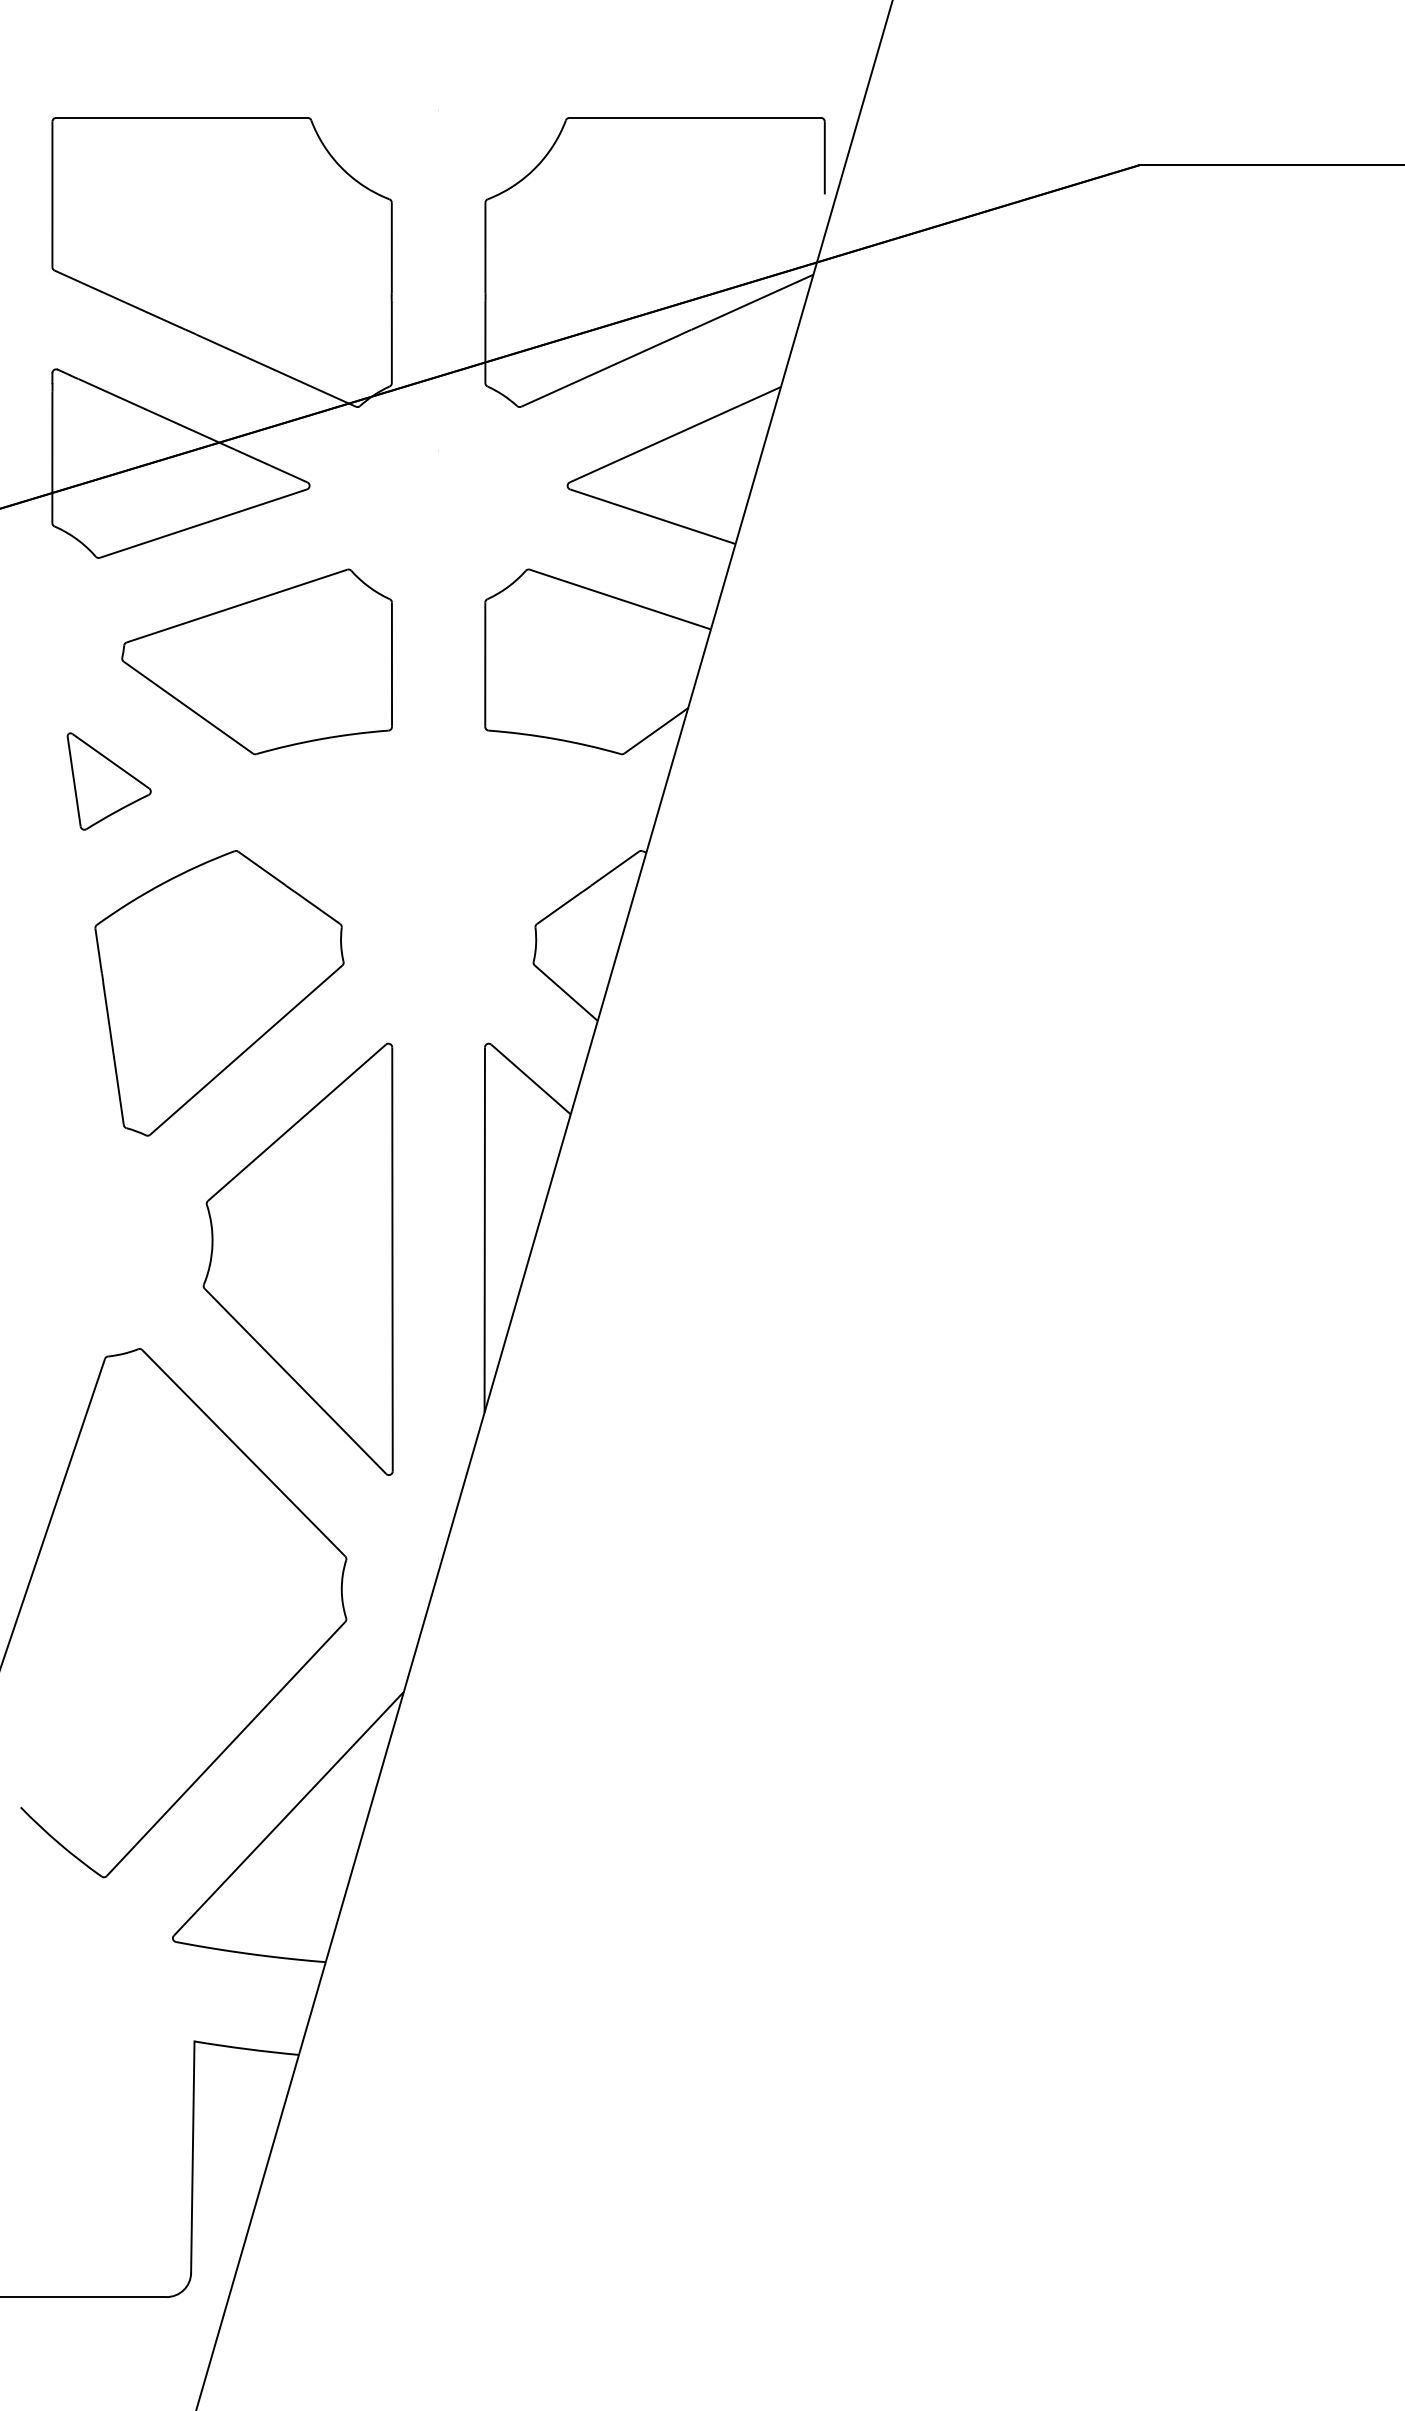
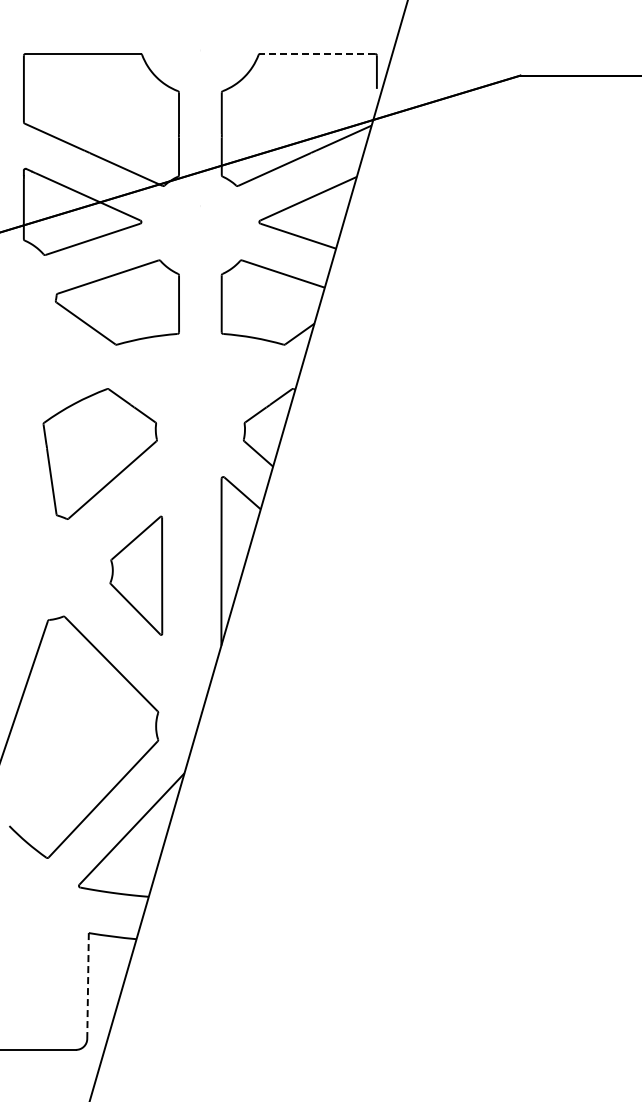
line: (694, 116) -> (317, 53), solid -> dashed
part: (108, 782) -> (49, 357), removed
part: (298, 1259) -> (136, 575), size x0.6
line: (193, 2158) -> (88, 986), solid -> dashed

